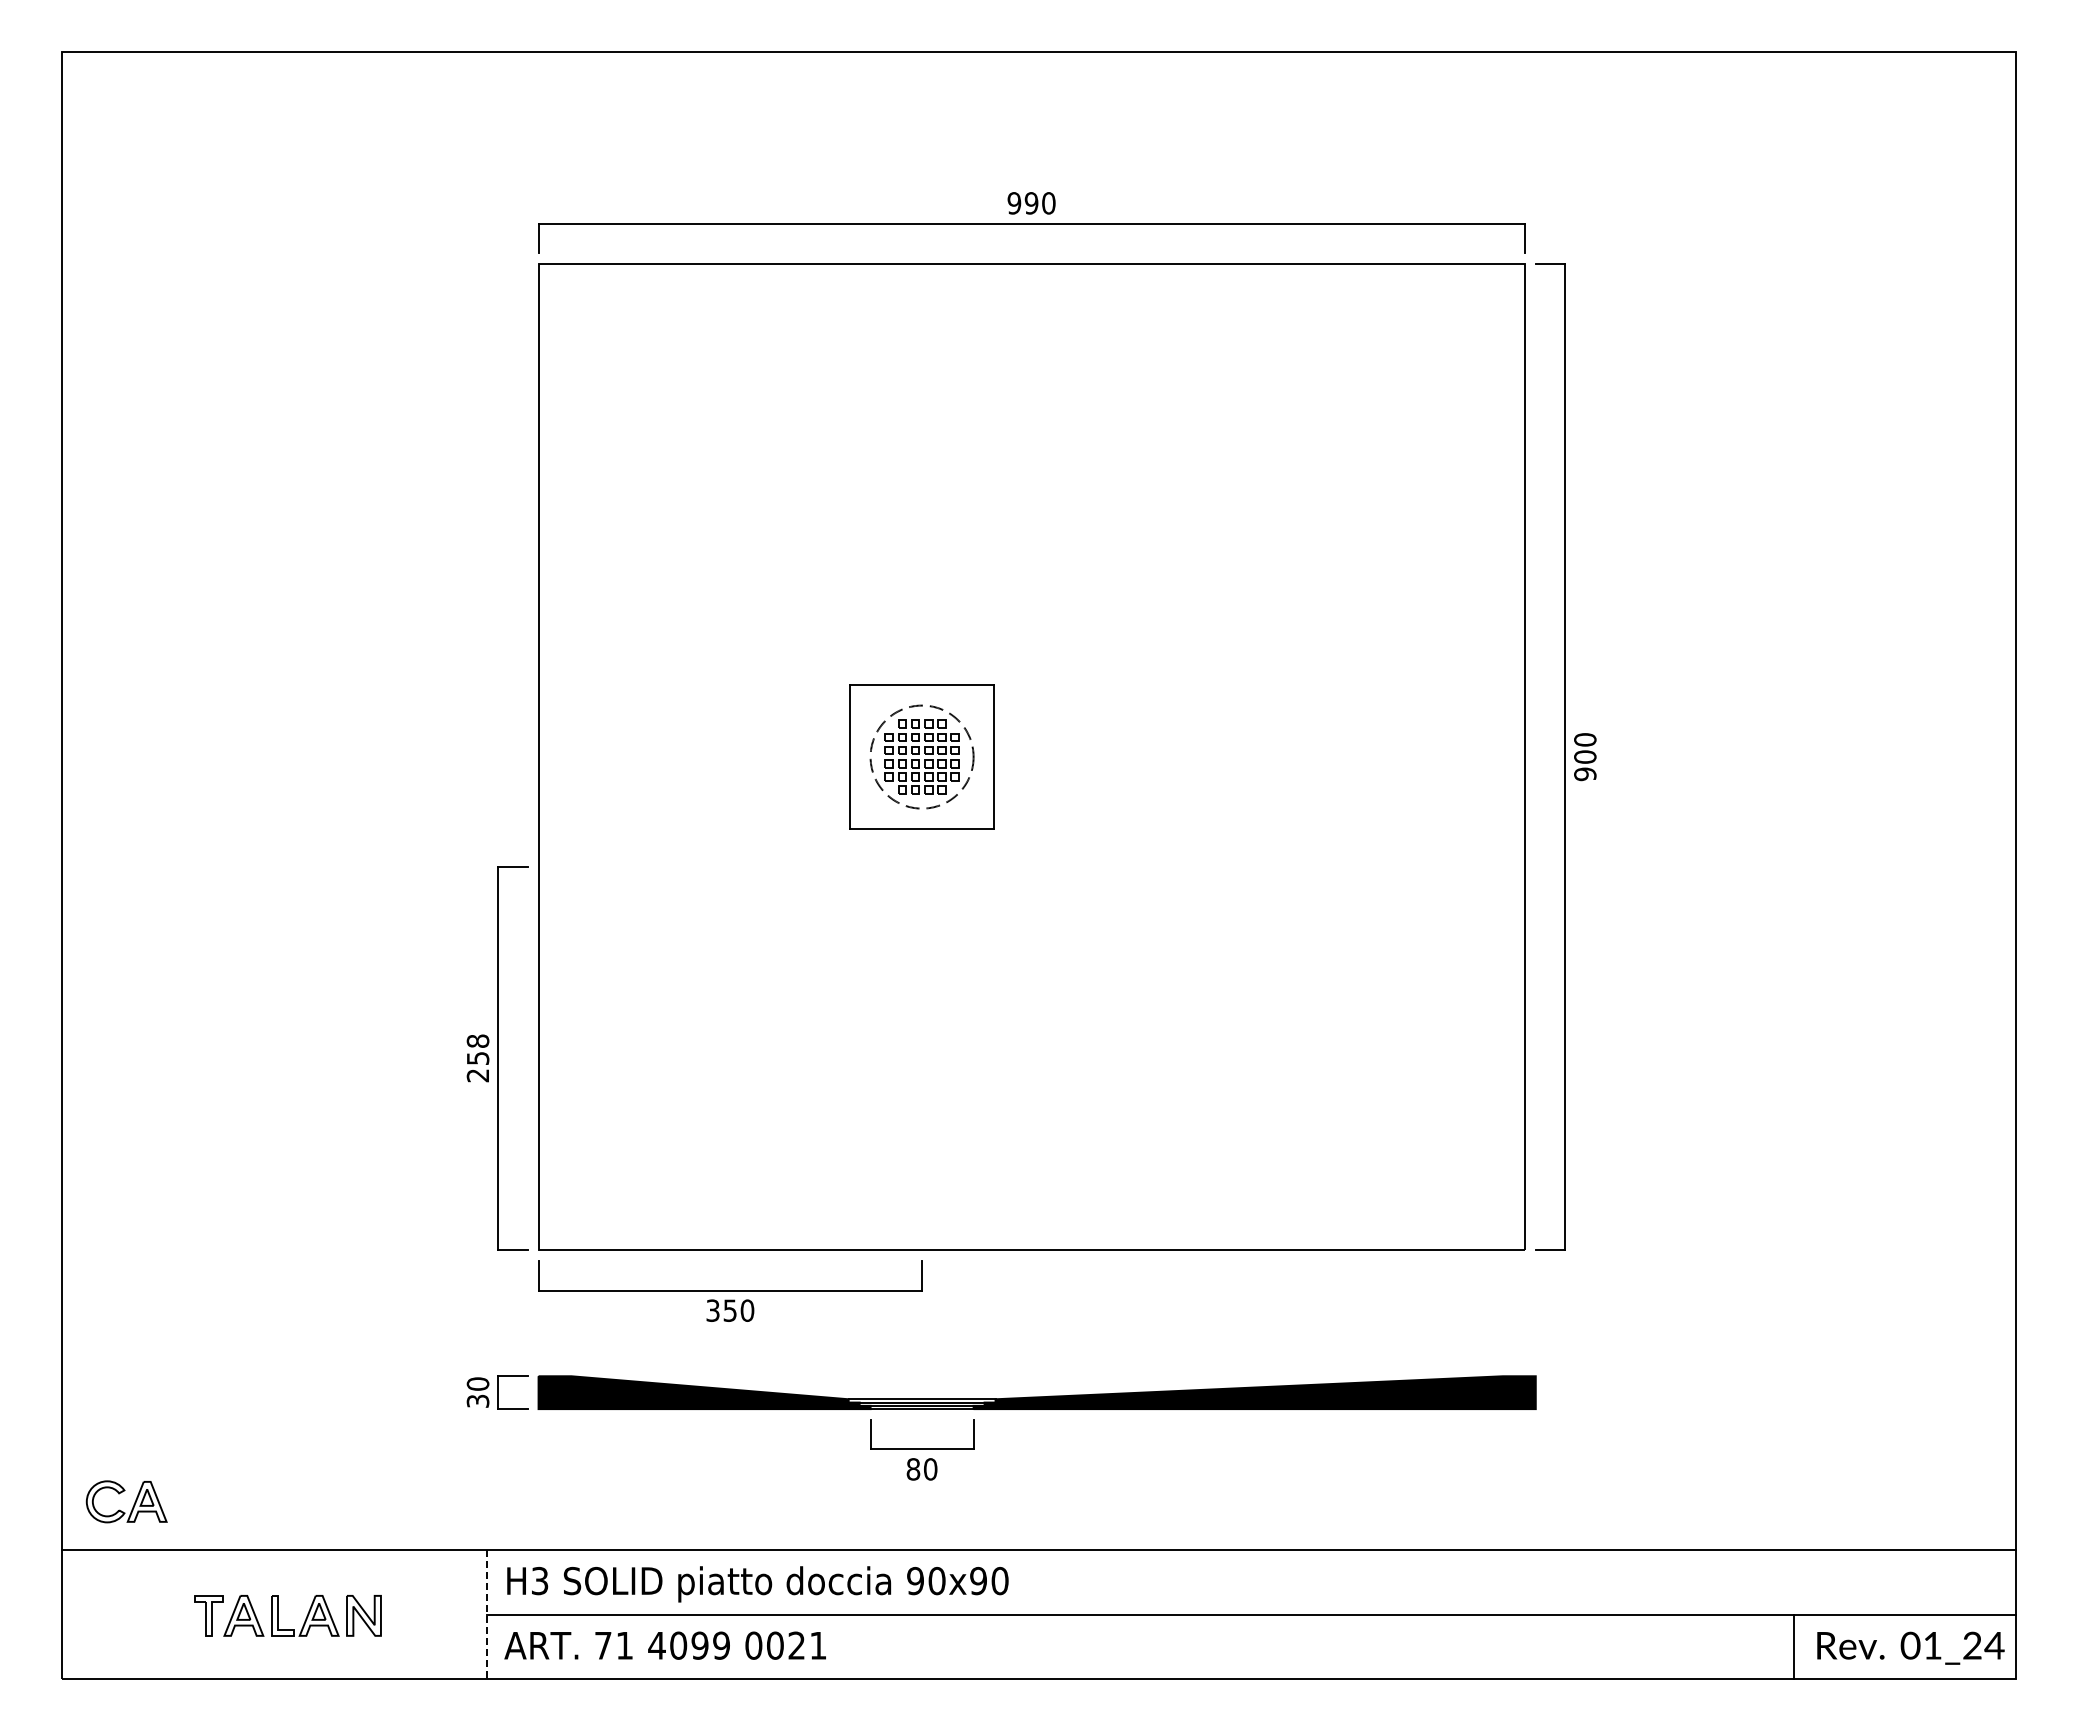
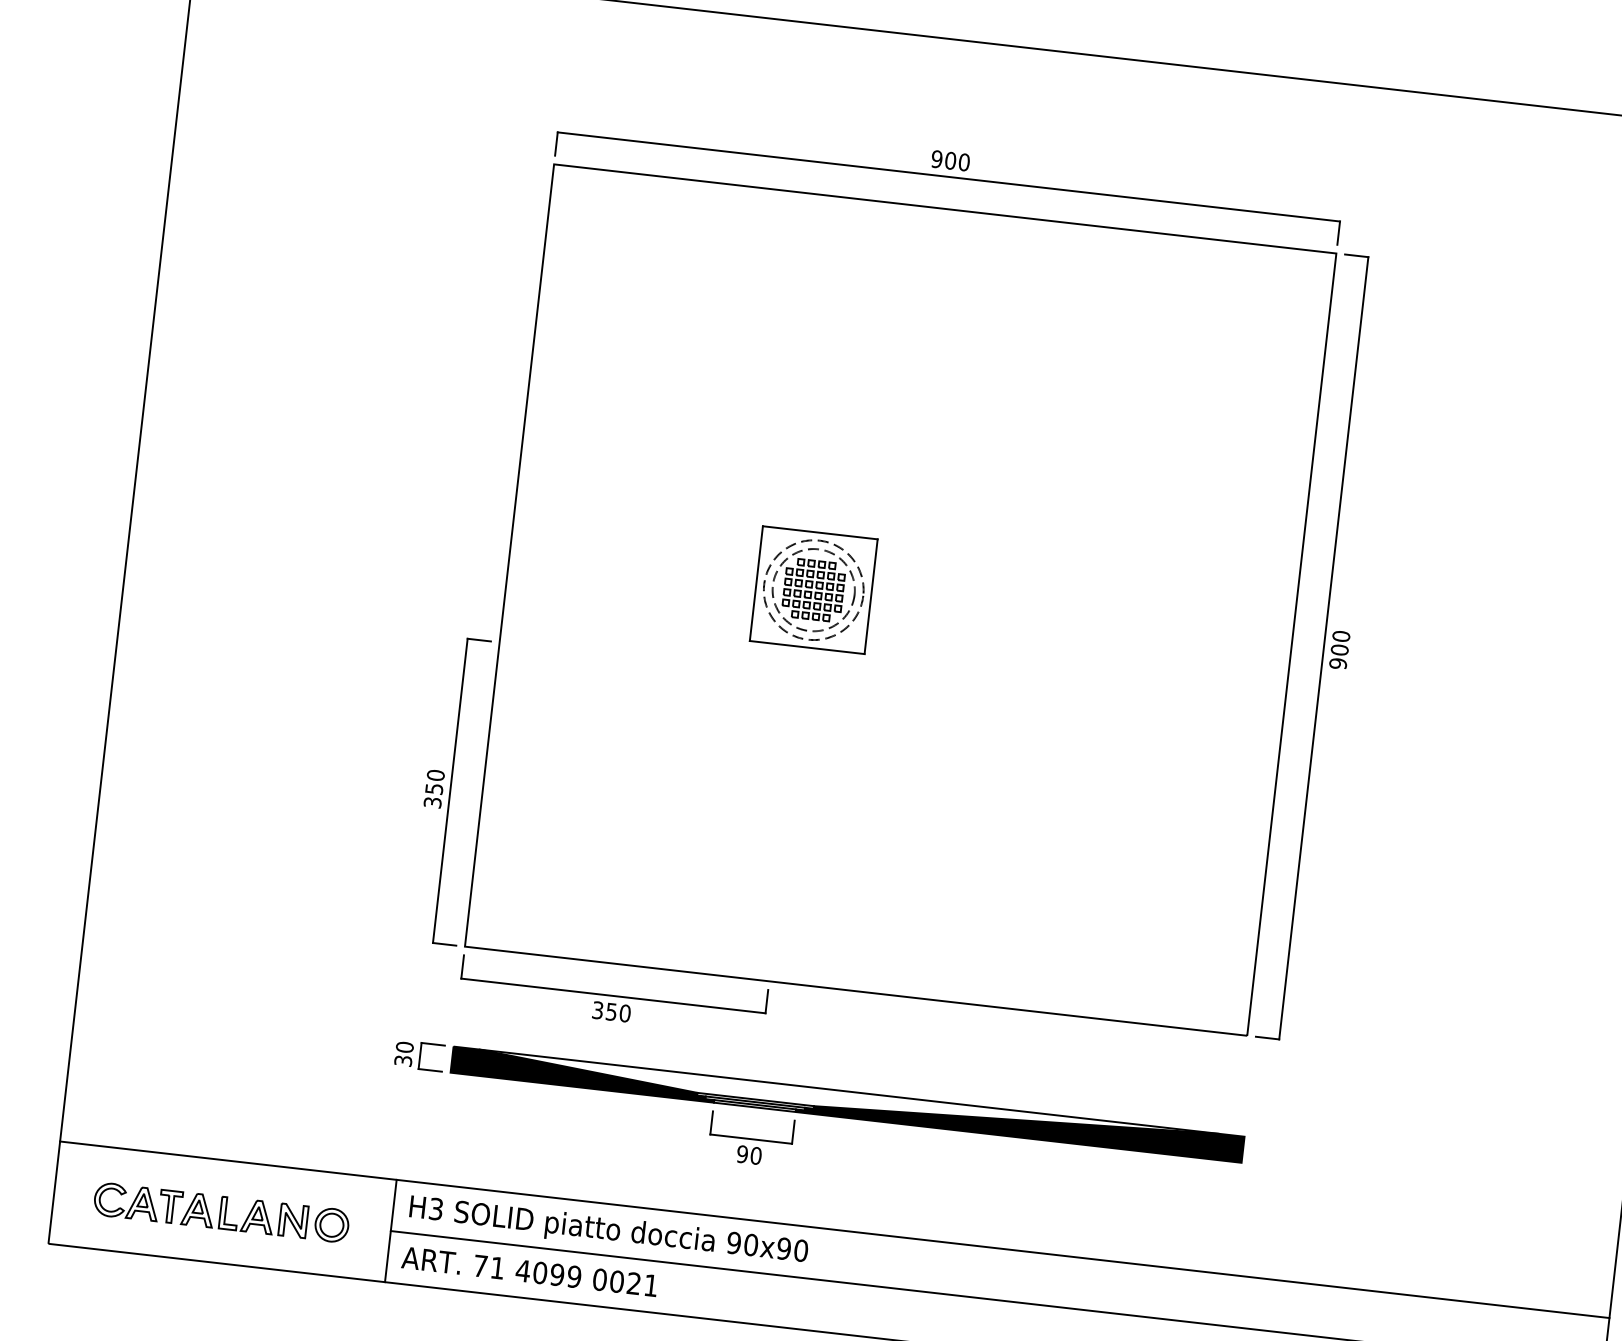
text: (1031, 203) -> (950, 160), 990 -> 900
circle: (921, 756) -> (813, 589), added
text: (478, 1058) -> (434, 789), 258 -> 350
line: (1036, 1376) -> (848, 1091), added
text: (913, 1469) -> (742, 1154), 80 -> 90
part: (133, 1504) -> (131, 1204), moved
part: (412, 1615) -> (331, 1224), added
line: (486, 1615) -> (390, 1231), dashed -> solid

